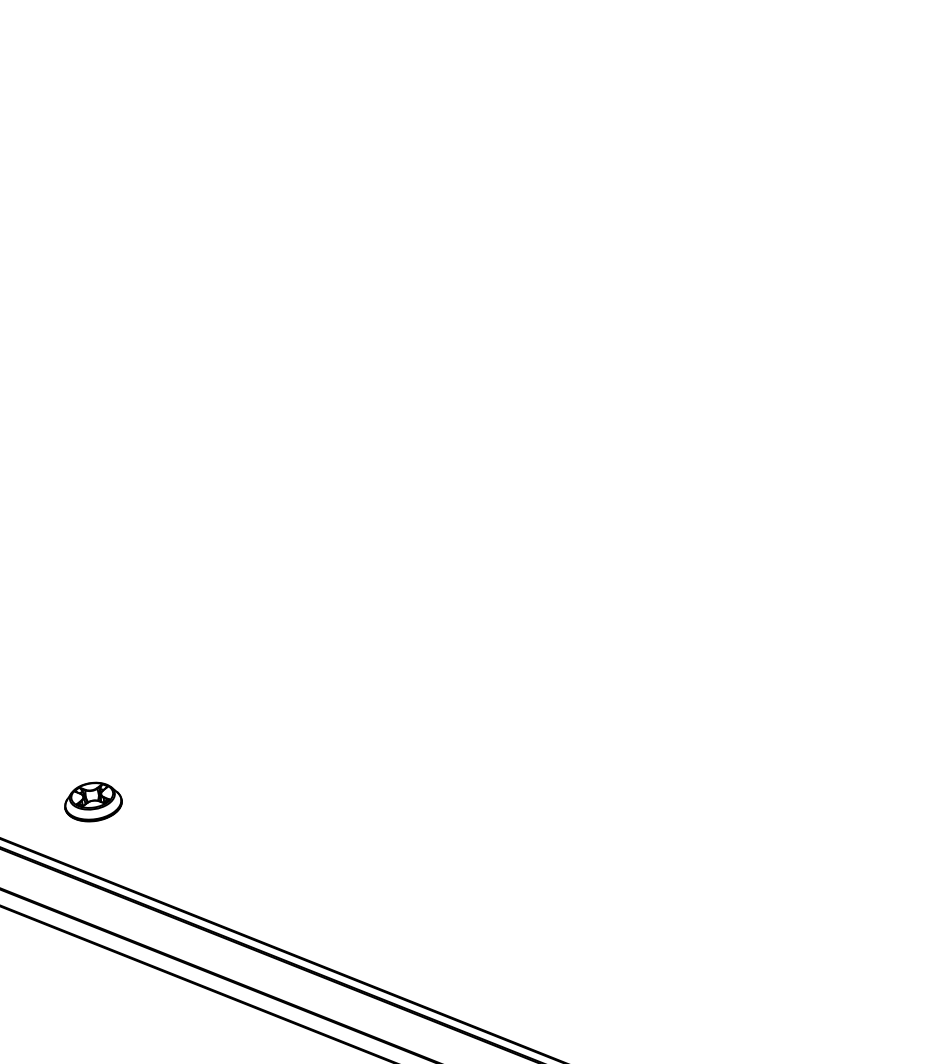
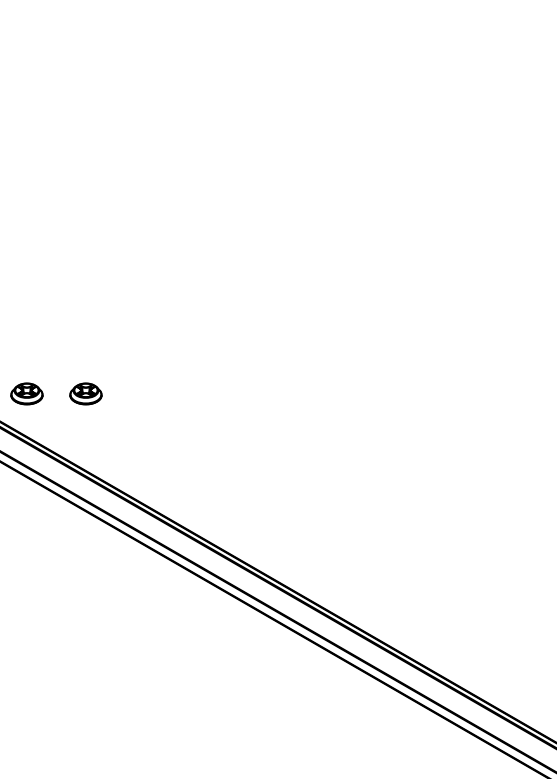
part: (198, 785) -> (85, 393), added

